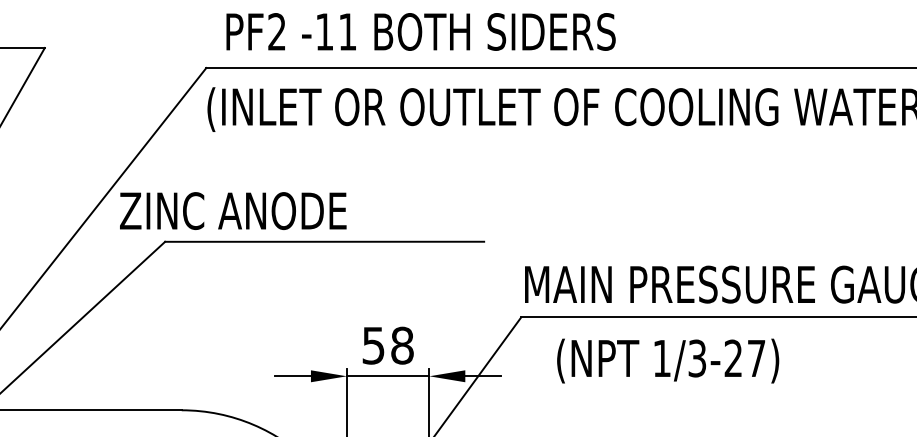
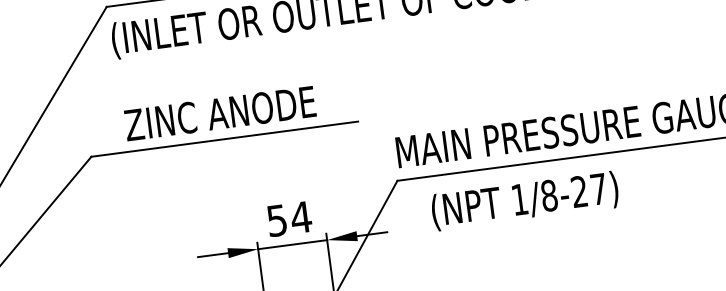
text: (233, 210) -> (220, 113), moved
text: (402, 345) -> (301, 217), 58 -> 54
text: (697, 358) -> (549, 195), 1/3-27) -> 1/8-27)

